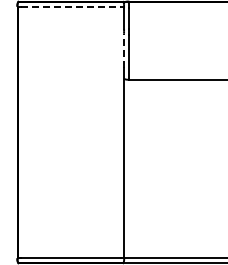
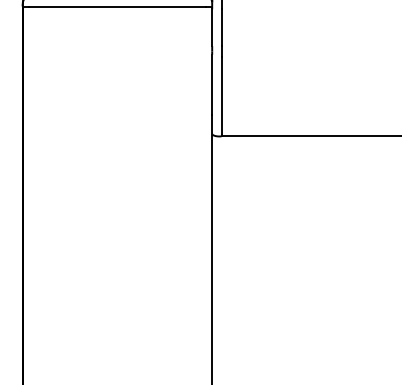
line: (70, 6) -> (117, 6), dashed -> solid
line: (124, 50) -> (212, 84), dashed -> solid

